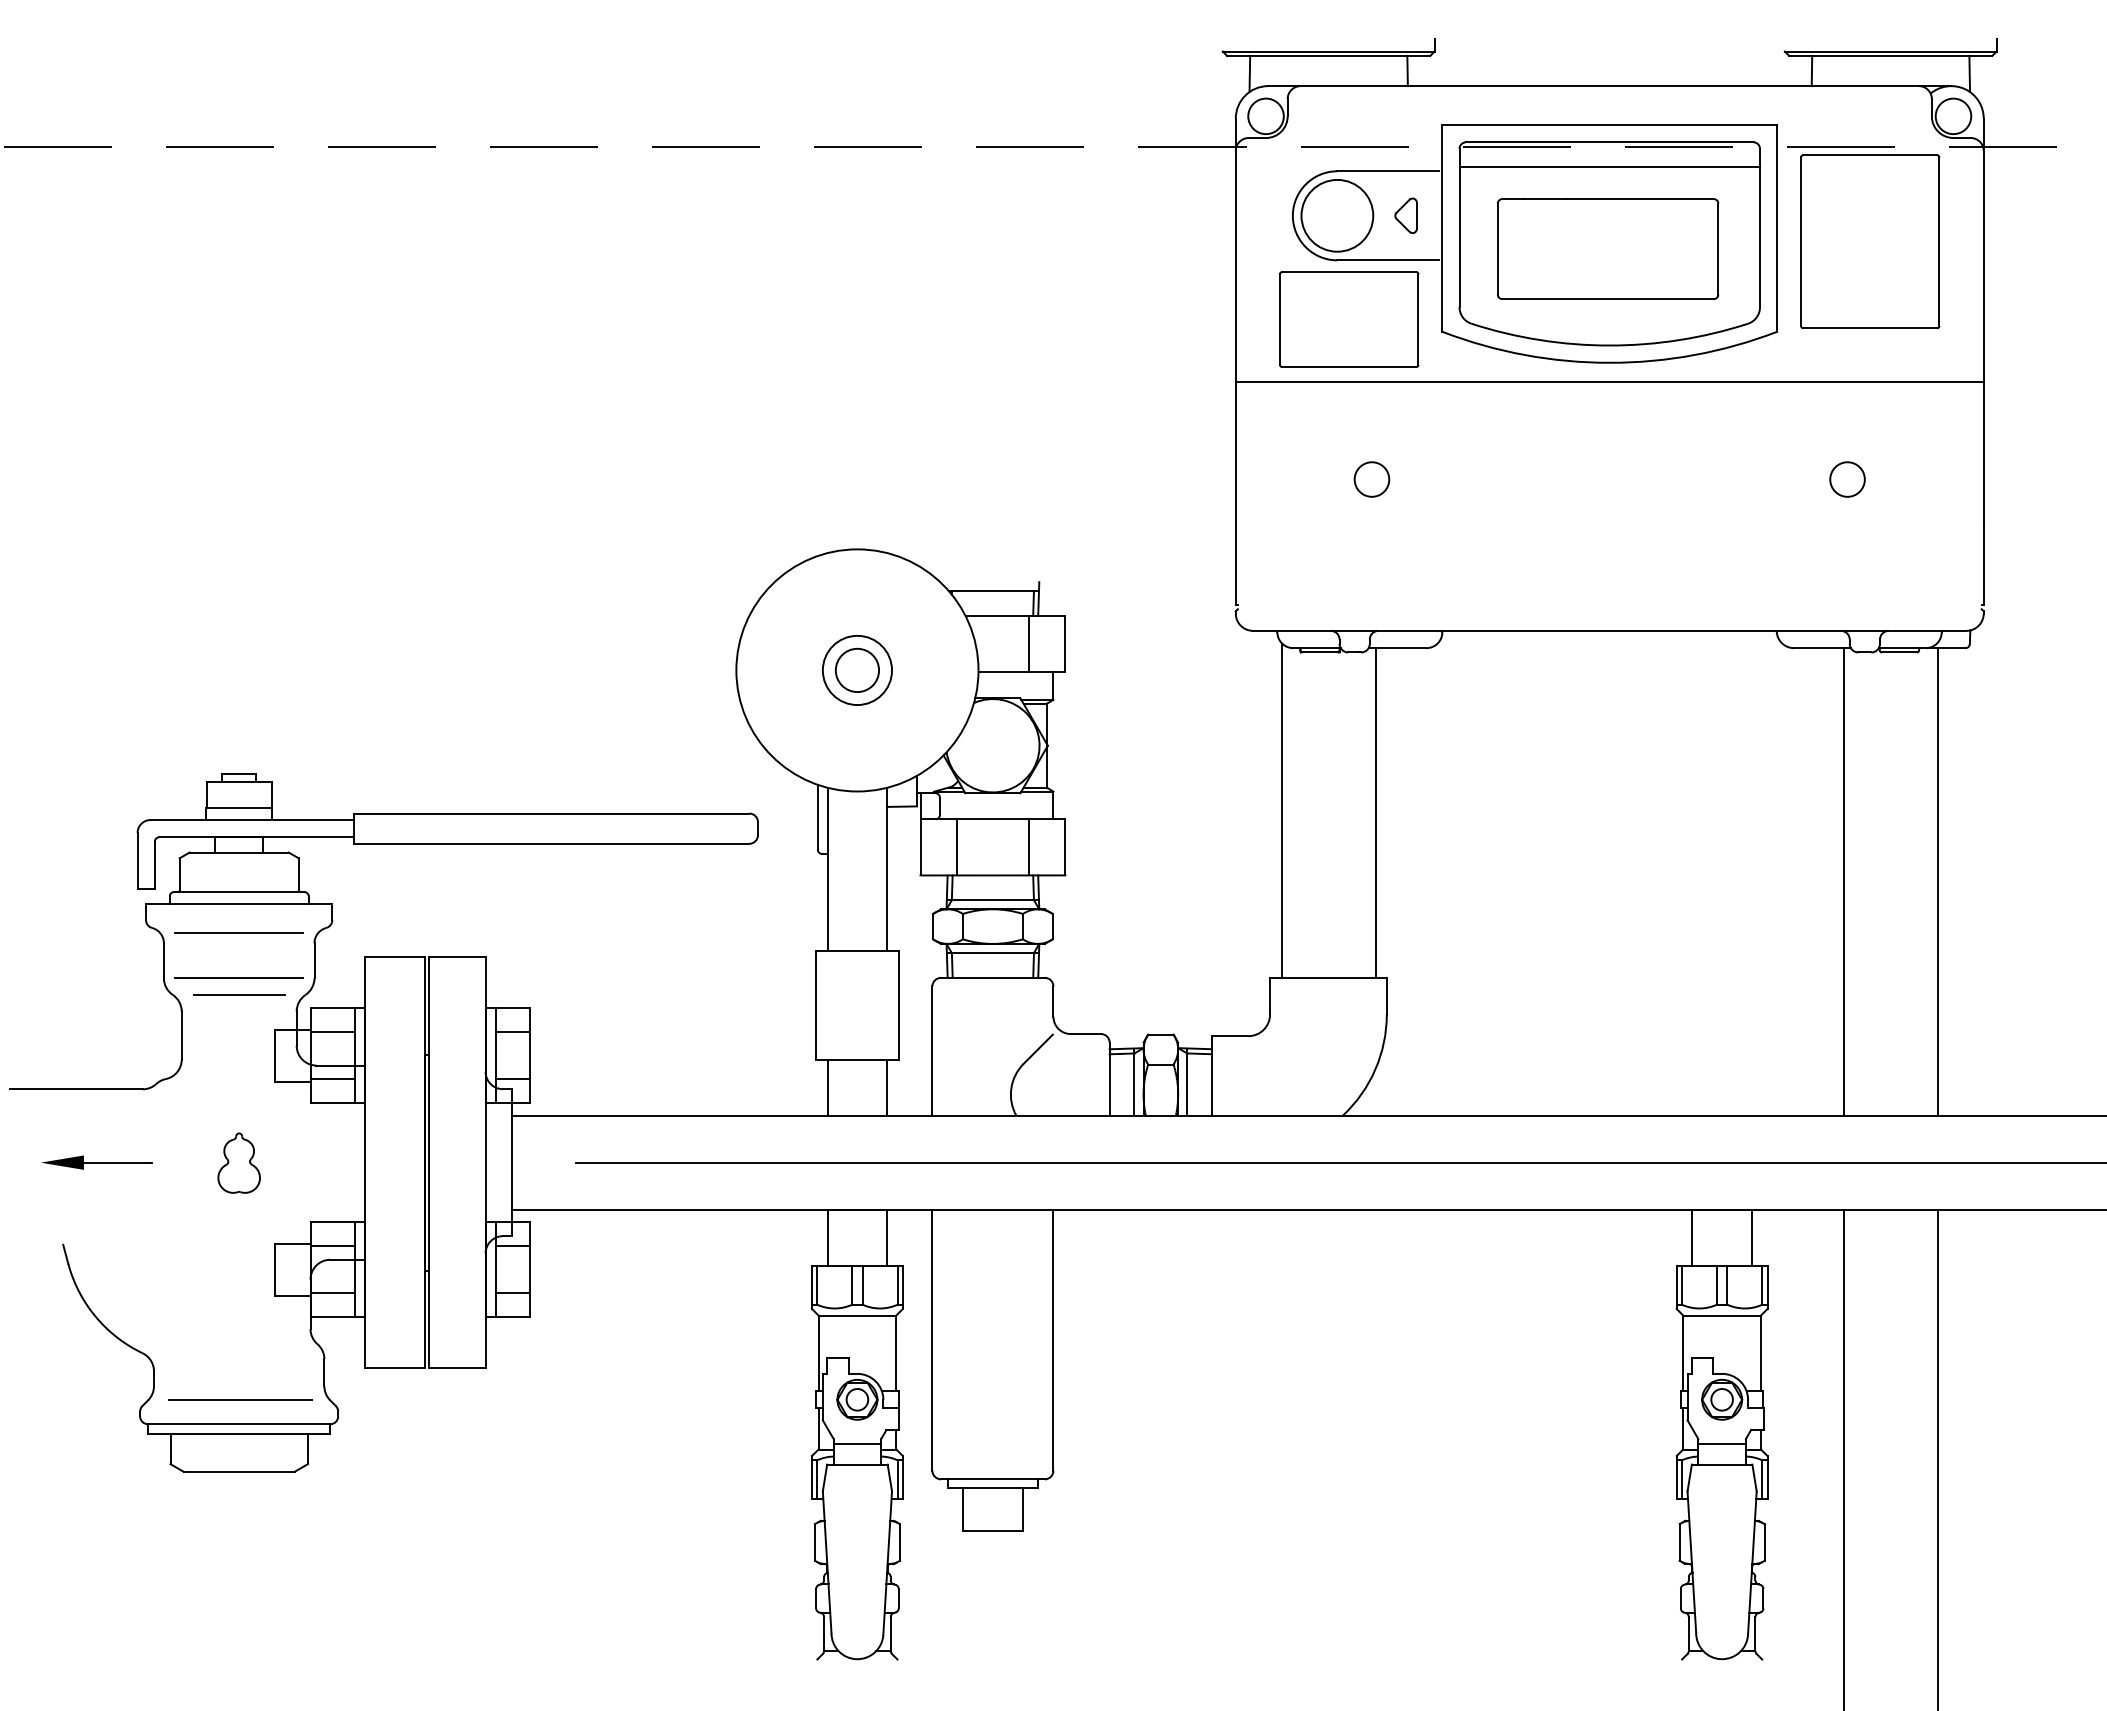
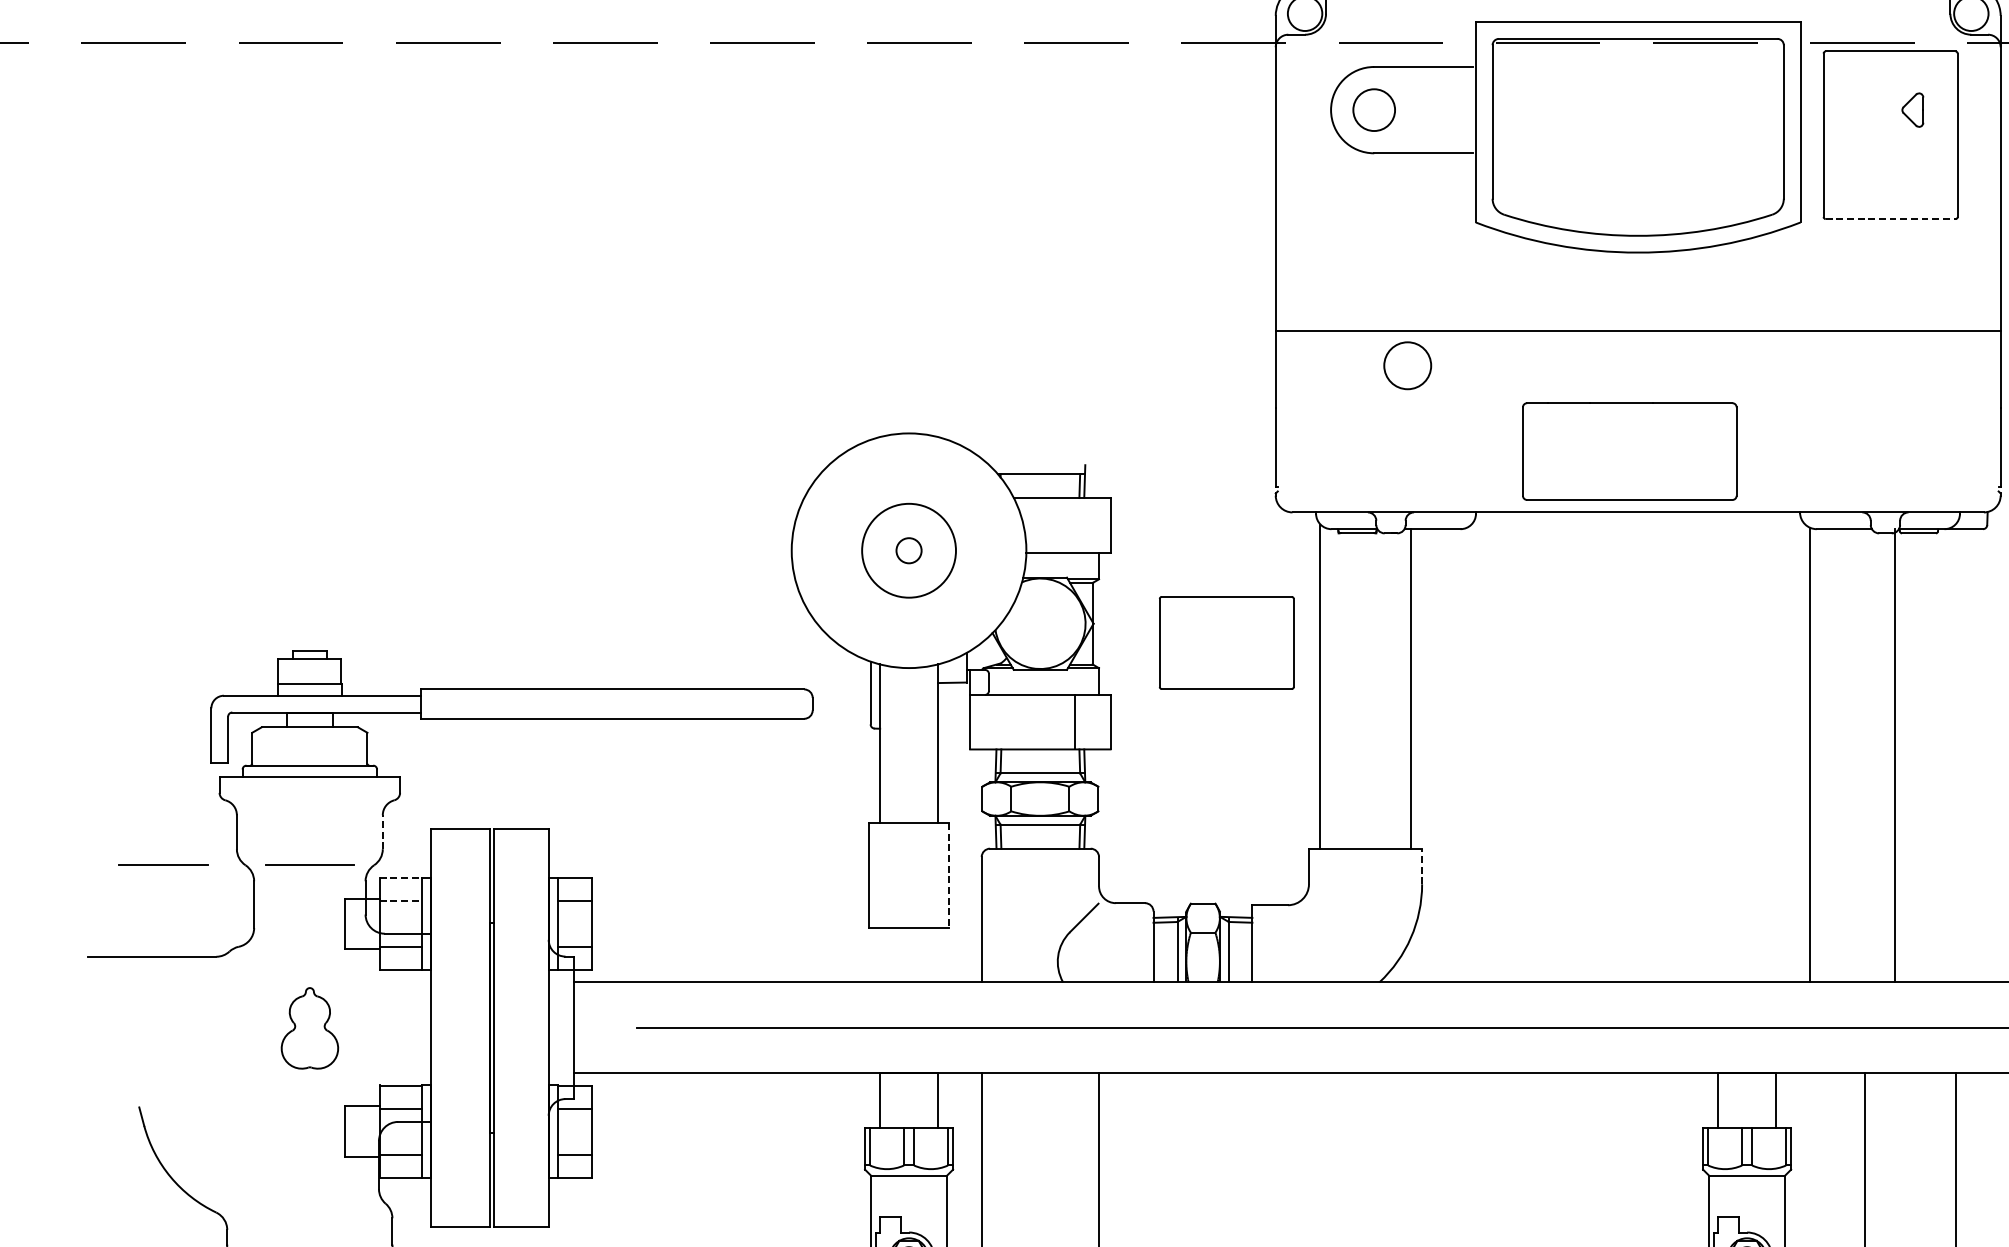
line: (1609, 167) -> (1637, 63), removed
circle: (1337, 215) -> (1374, 109), size x0.6
part: (1405, 215) -> (1912, 109), moved
part: (1608, 248) -> (1630, 450), moved
part: (1349, 319) -> (1227, 642), moved
line: (1870, 328) -> (1890, 219), solid -> dashed
line: (1609, 382) -> (1637, 330), moved
circle: (1371, 479) -> (1407, 365), size x1.4
circle: (1847, 479) -> (1868, 365), removed
line: (1029, 644) -> (1075, 525), removed
circle: (857, 670) -> (909, 550), size x0.6
circle: (857, 670) -> (909, 550), size x1.4
line: (956, 847) -> (1005, 722), removed
line: (1843, 881) -> (1809, 755), moved
line: (1937, 881) -> (1894, 755), moved
line: (238, 932) -> (309, 804), removed
line: (314, 960) -> (382, 831), solid -> dashed
line: (239, 978) -> (310, 849), removed
line: (88, 994) -> (163, 864), added
line: (1386, 995) -> (1421, 865), solid -> dashed
line: (898, 1006) -> (948, 876), solid -> dashed
line: (333, 1008) -> (401, 878), solid -> dashed
line: (333, 1031) -> (401, 900), solid -> dashed
line: (827, 1087) -> (880, 954), removed
line: (887, 1087) -> (938, 954), removed
part: (96, 1162) -> (171, 1027), removed
part: (238, 1162) -> (309, 1027), size x1.4

